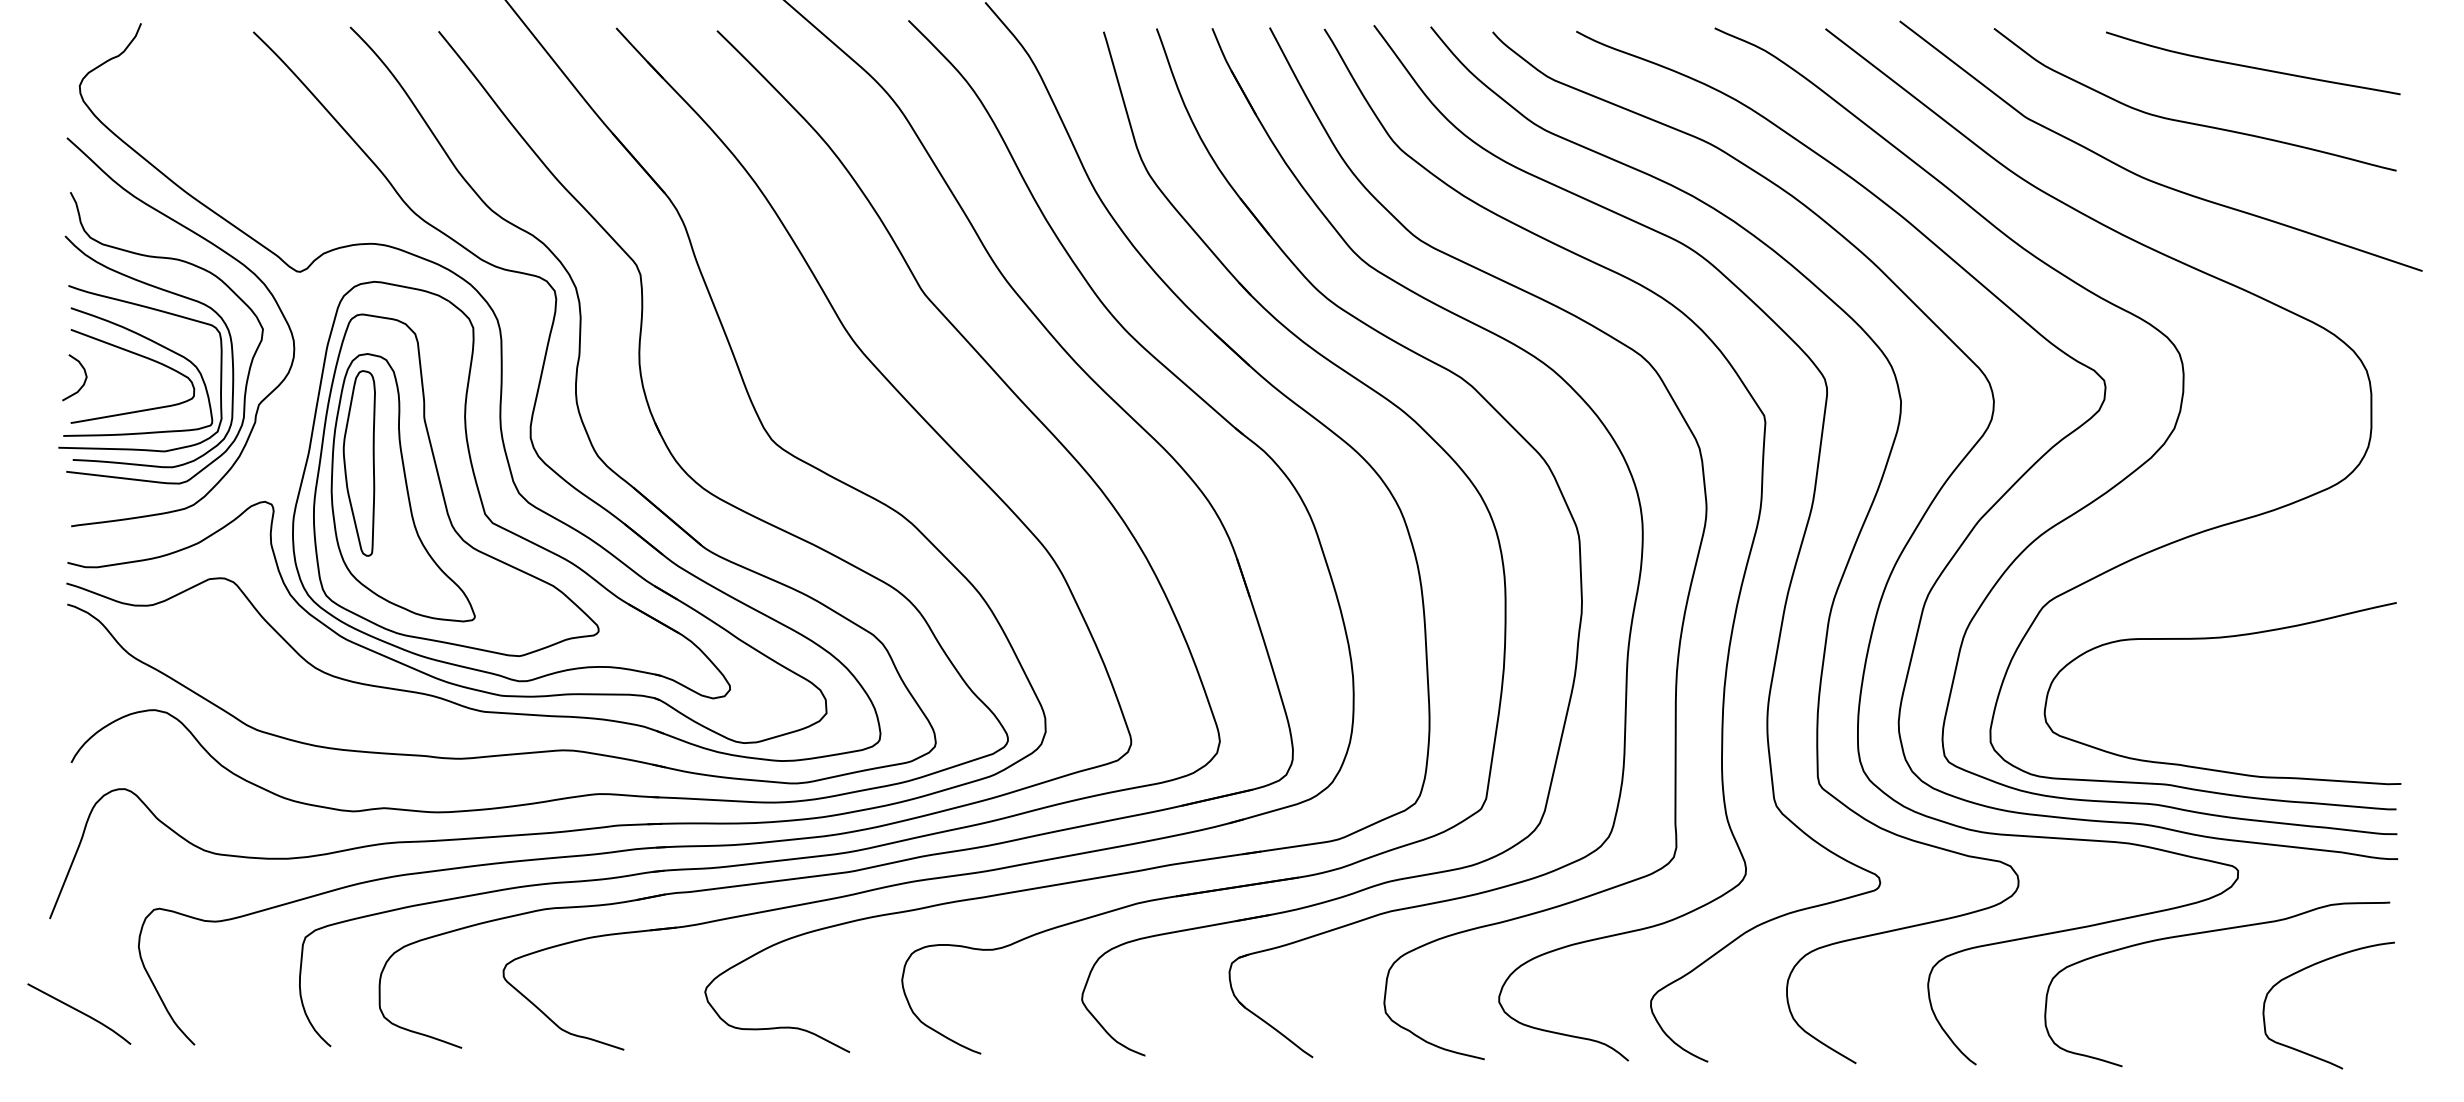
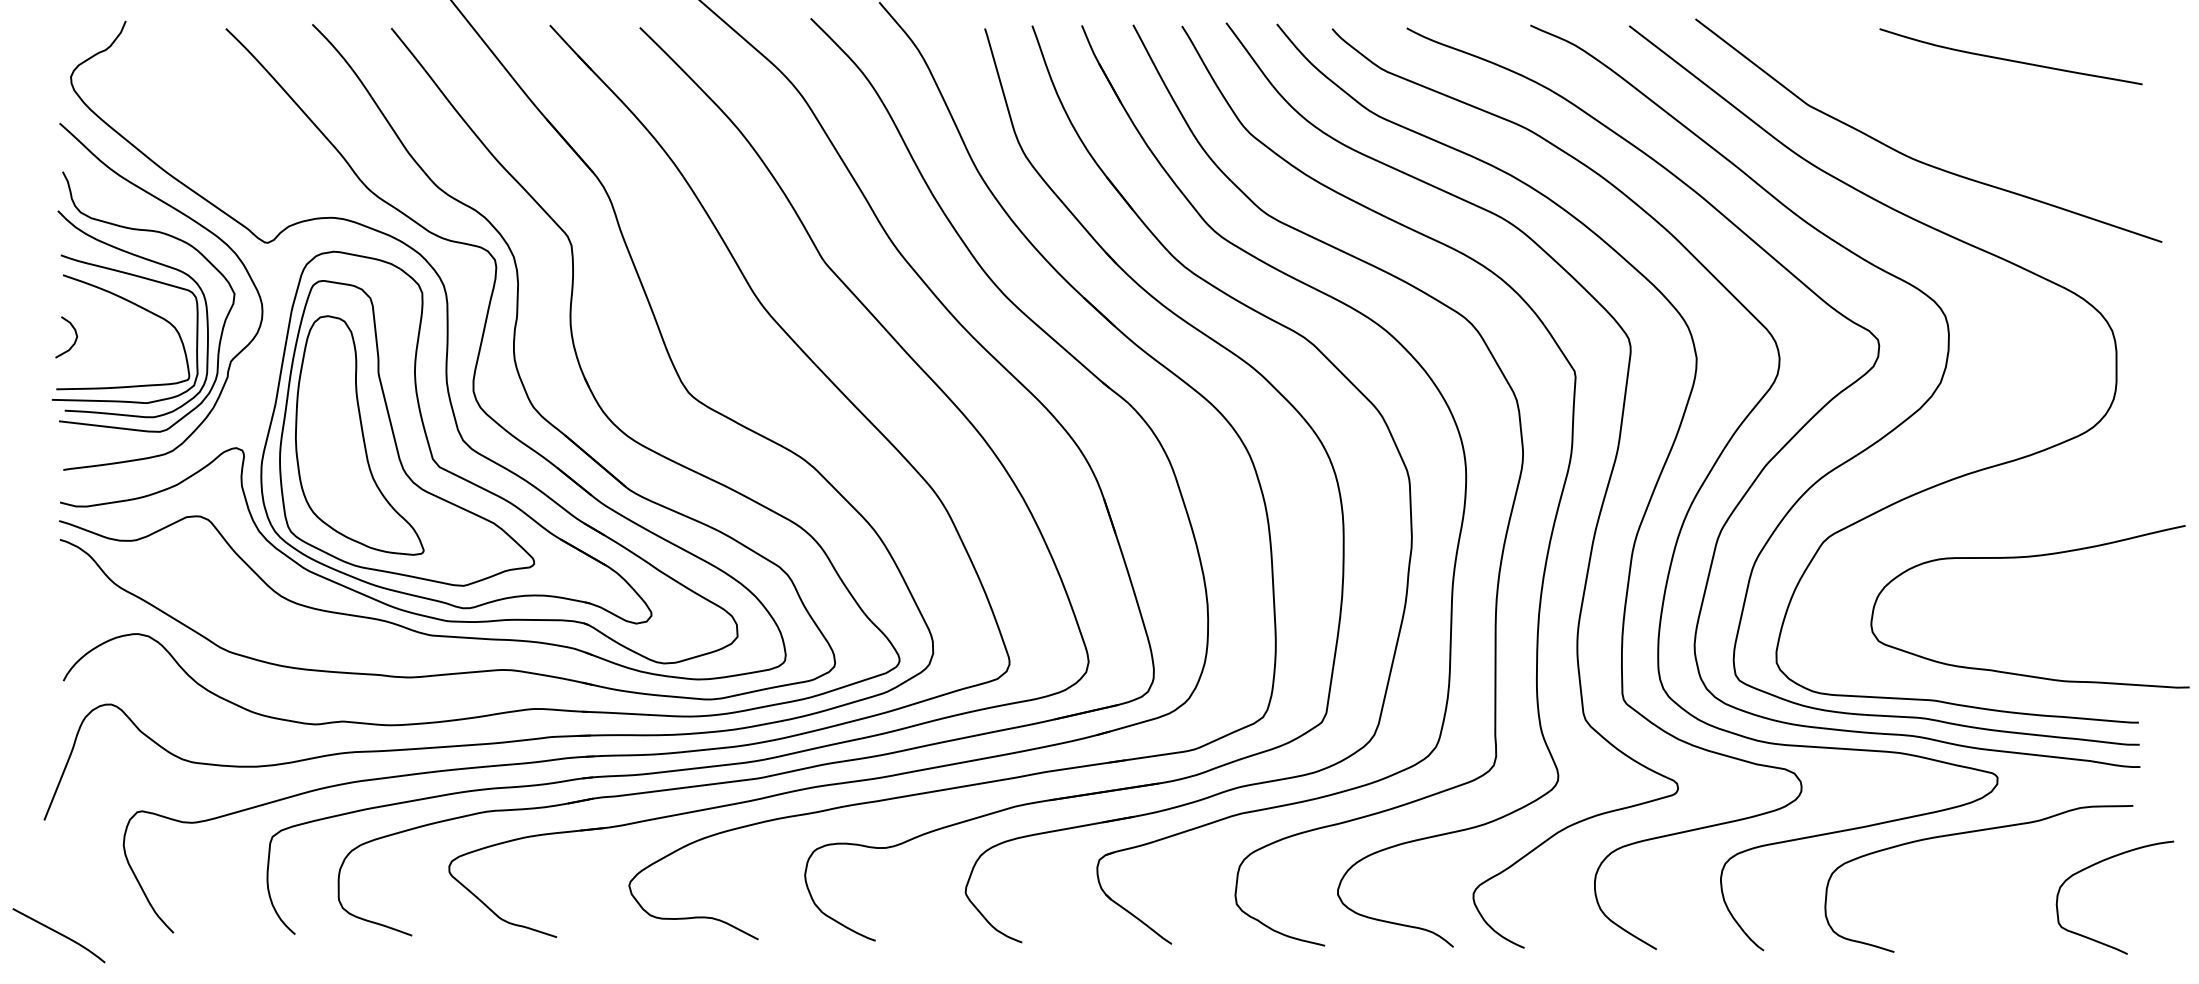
curve: (2193, 122) -> (1957, 109), removed
curve: (139, 356) -> (124, 318), removed
part: (358, 463) -> (319, 413), removed
curve: (2222, 638) -> (2030, 557), moved
curve: (2310, 967) -> (2098, 863), moved
curve: (79, 1012) -> (59, 934), moved

